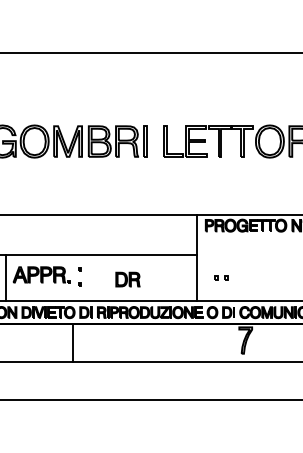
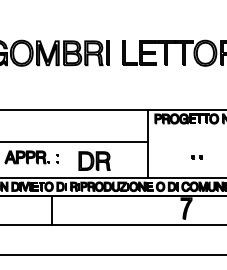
part: (79, 277) -> (56, 159), size x0.62
part: (221, 277) -> (197, 157), moved
part: (127, 279) -> (94, 160), size x1.67

